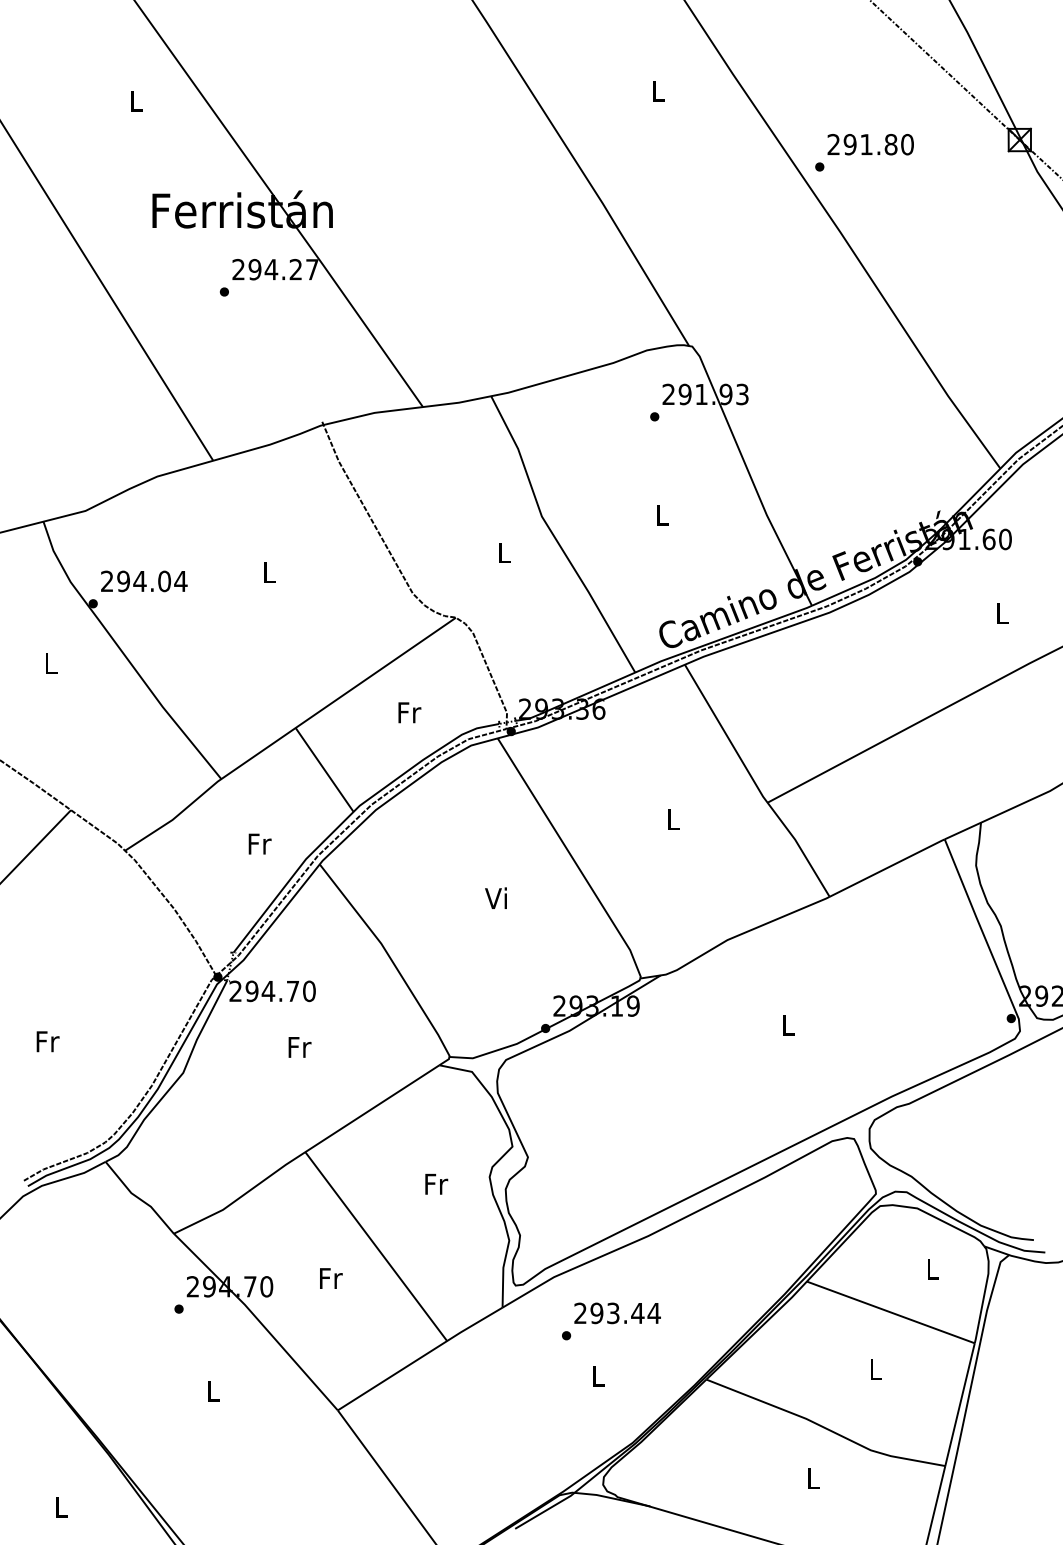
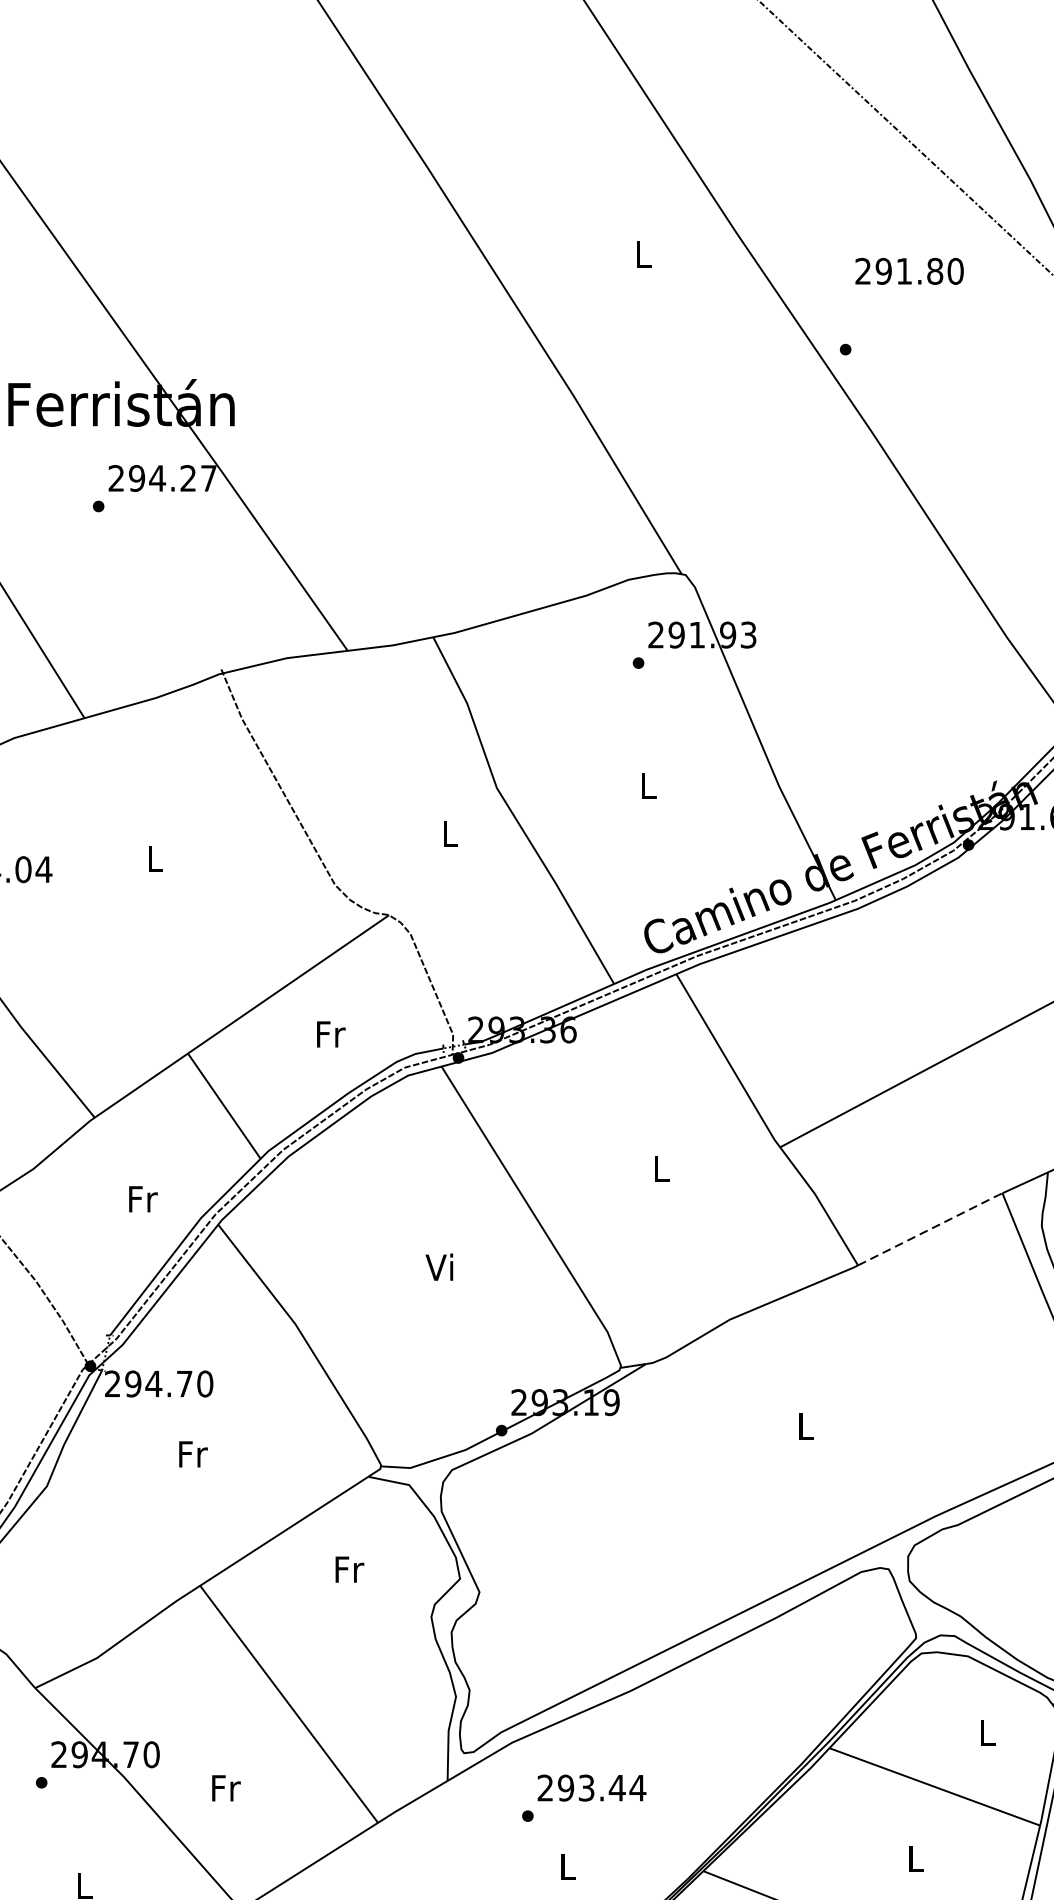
text: (870, 144) -> (909, 271), moved
line: (888, 867) -> (931, 1228), solid -> dashed
text: (436, 1184) -> (349, 1569), moved
text: (331, 1278) -> (226, 1788), moved

